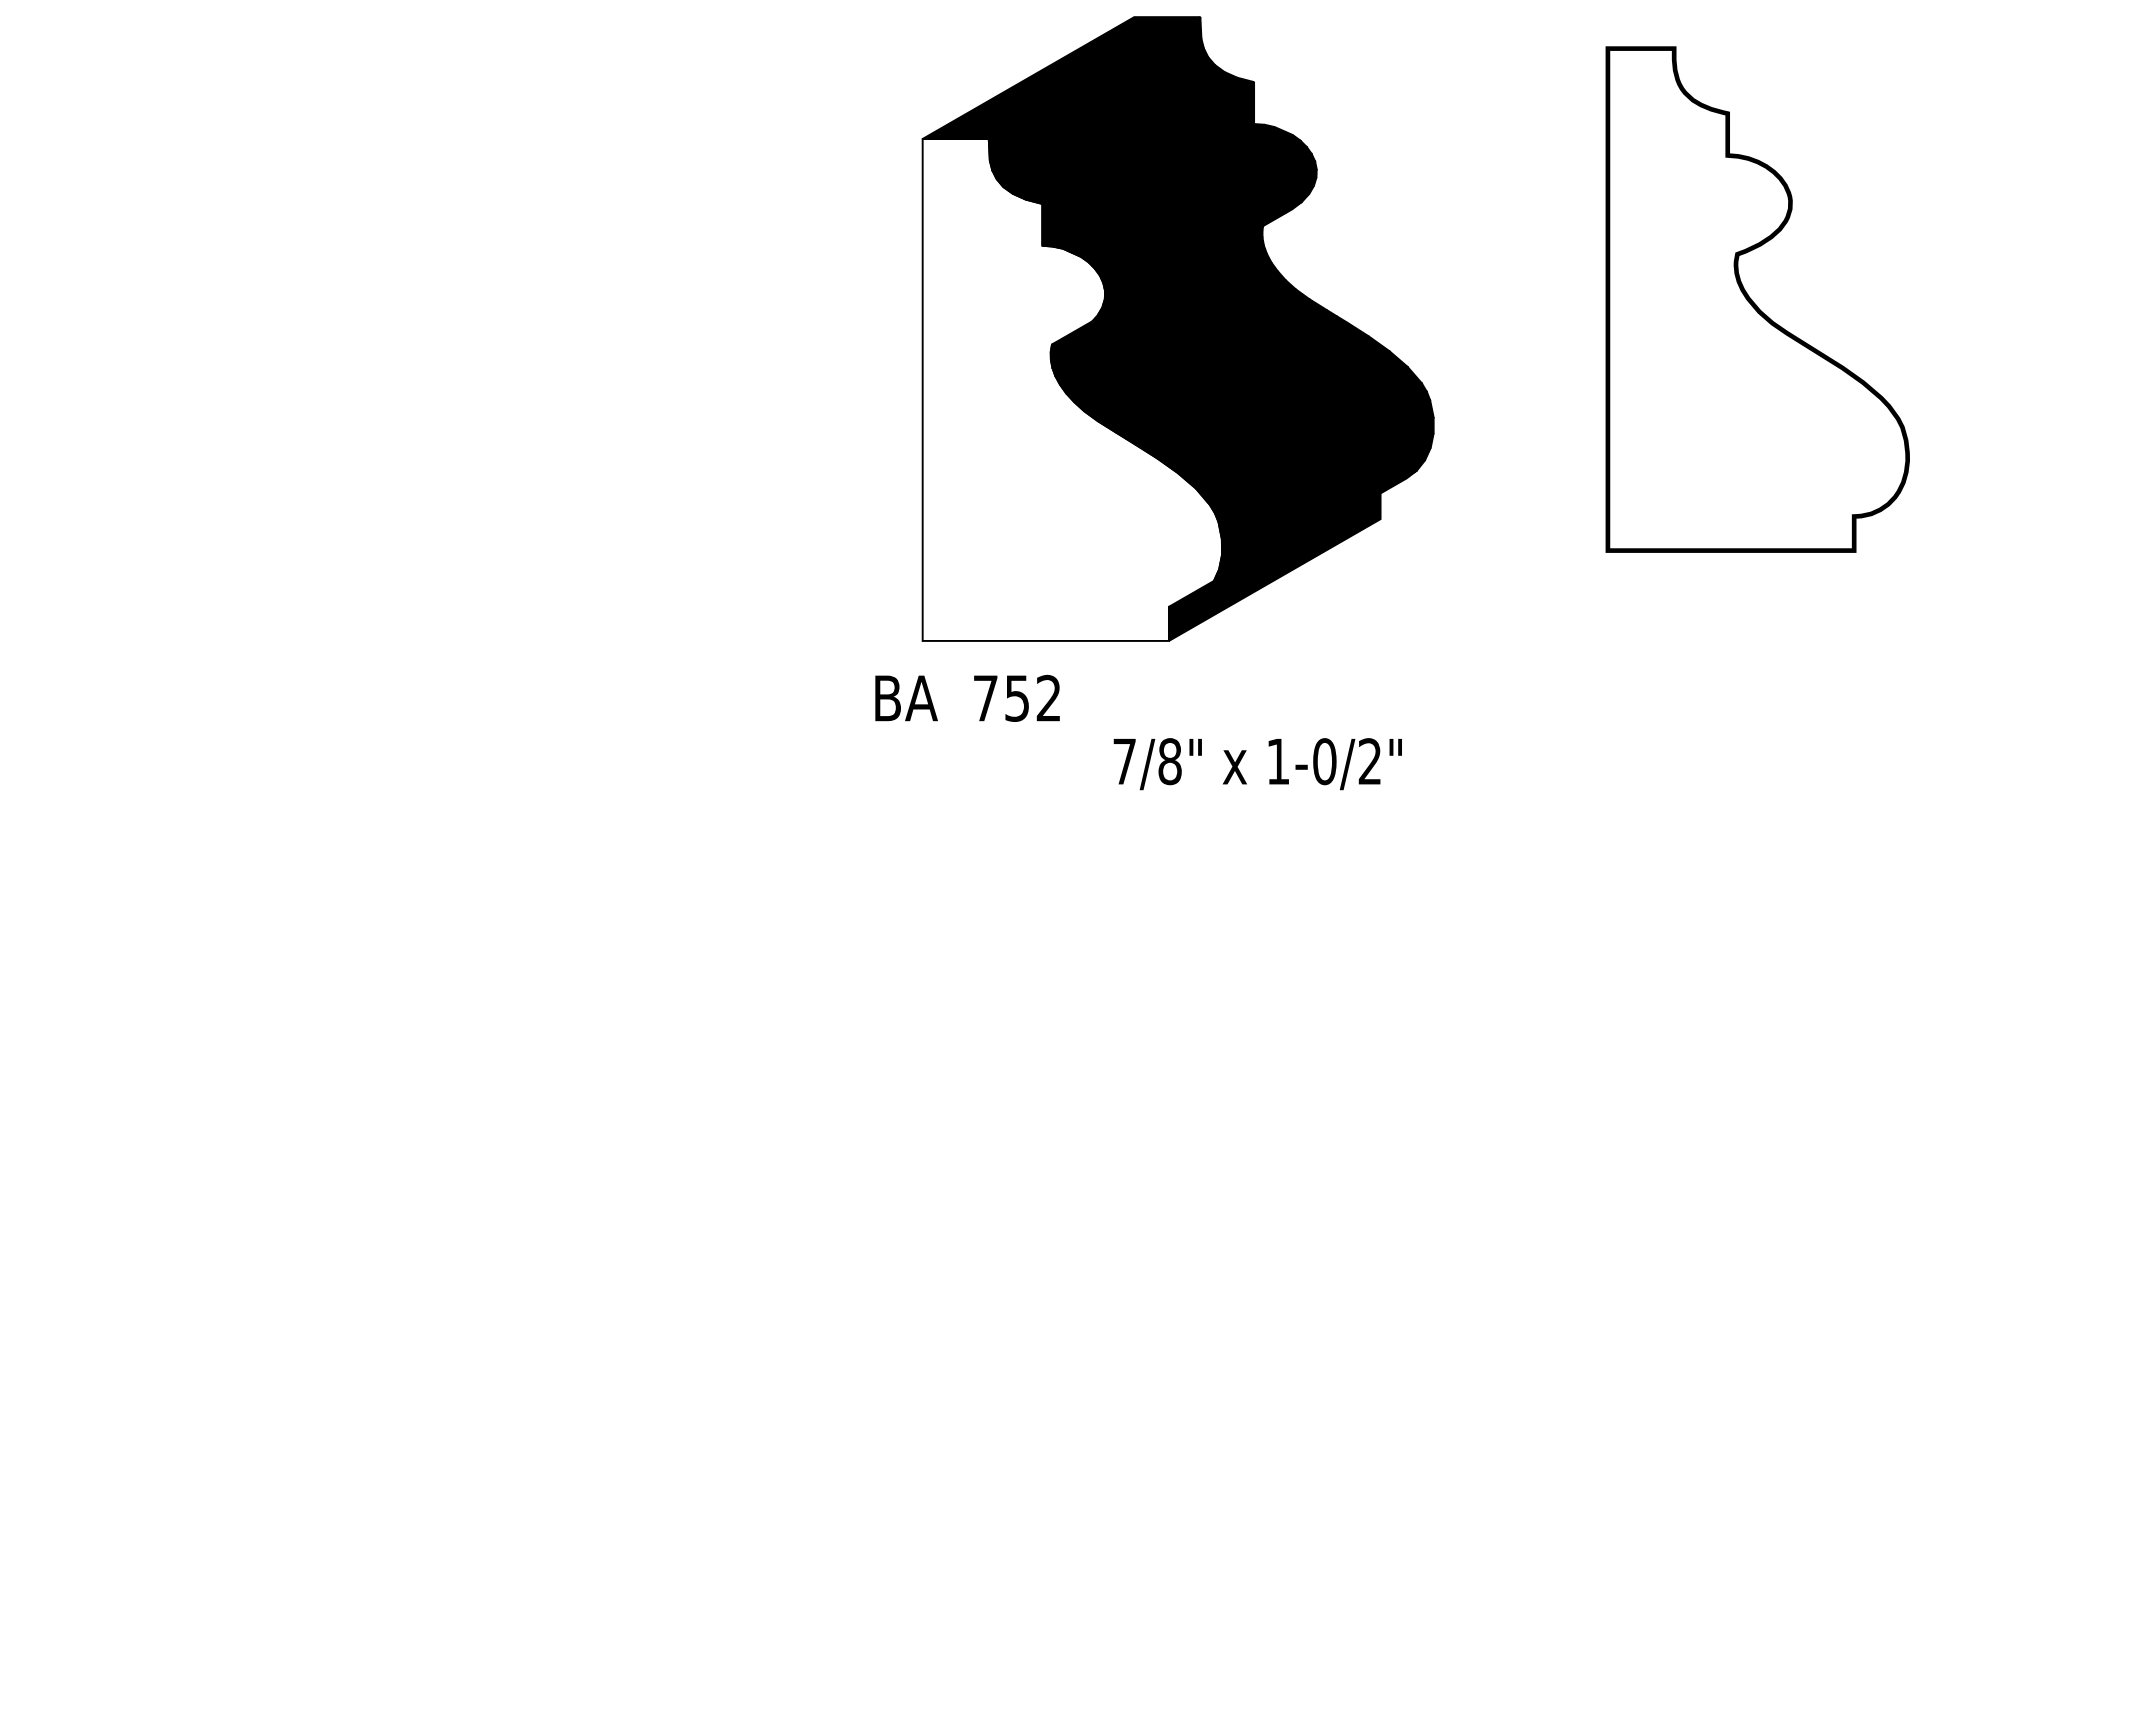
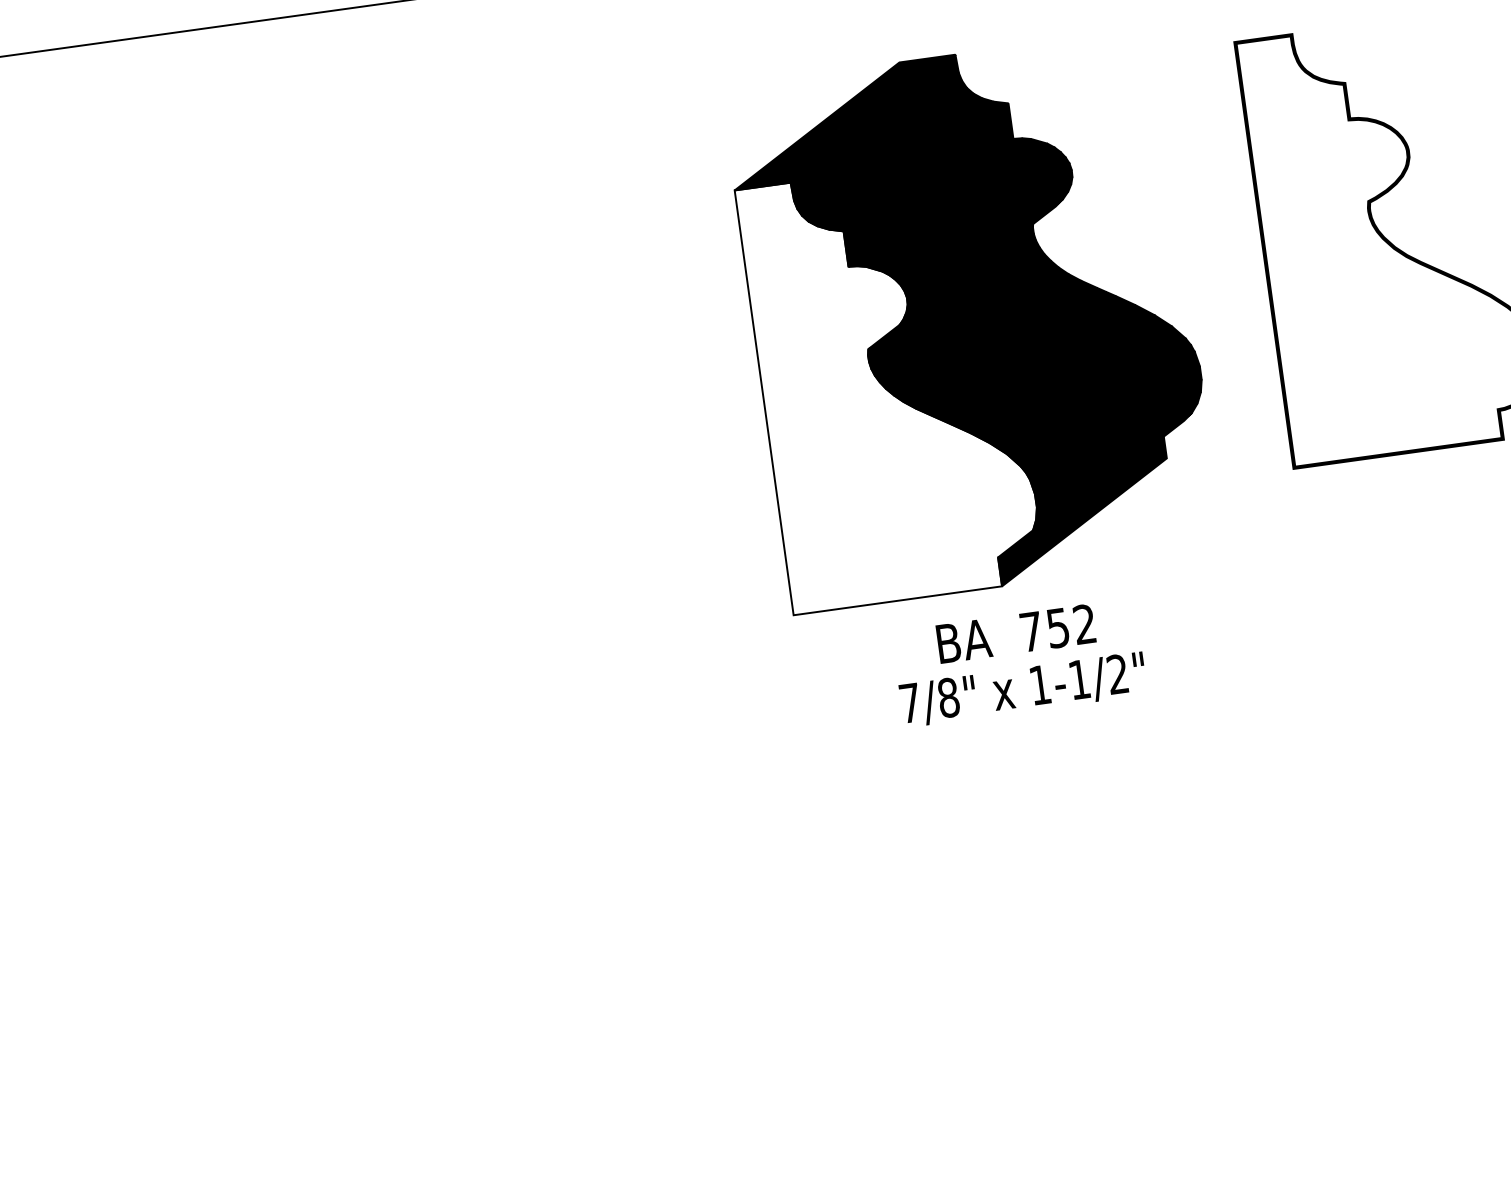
part: (1177, 328) -> (972, 320), moved
text: (967, 697) -> (1015, 633), moved
text: (1324, 761) -> (1079, 679), 1-0/2" -> 1-1/2"

